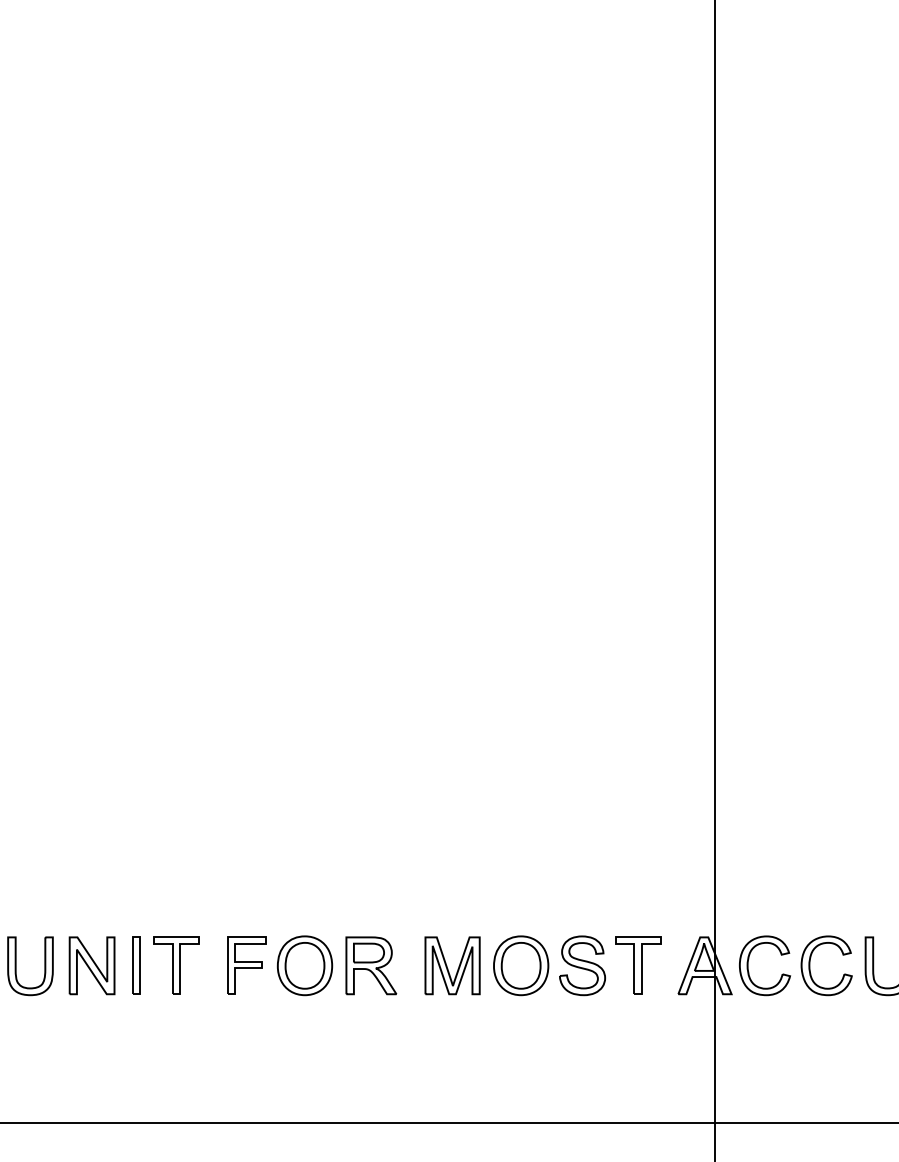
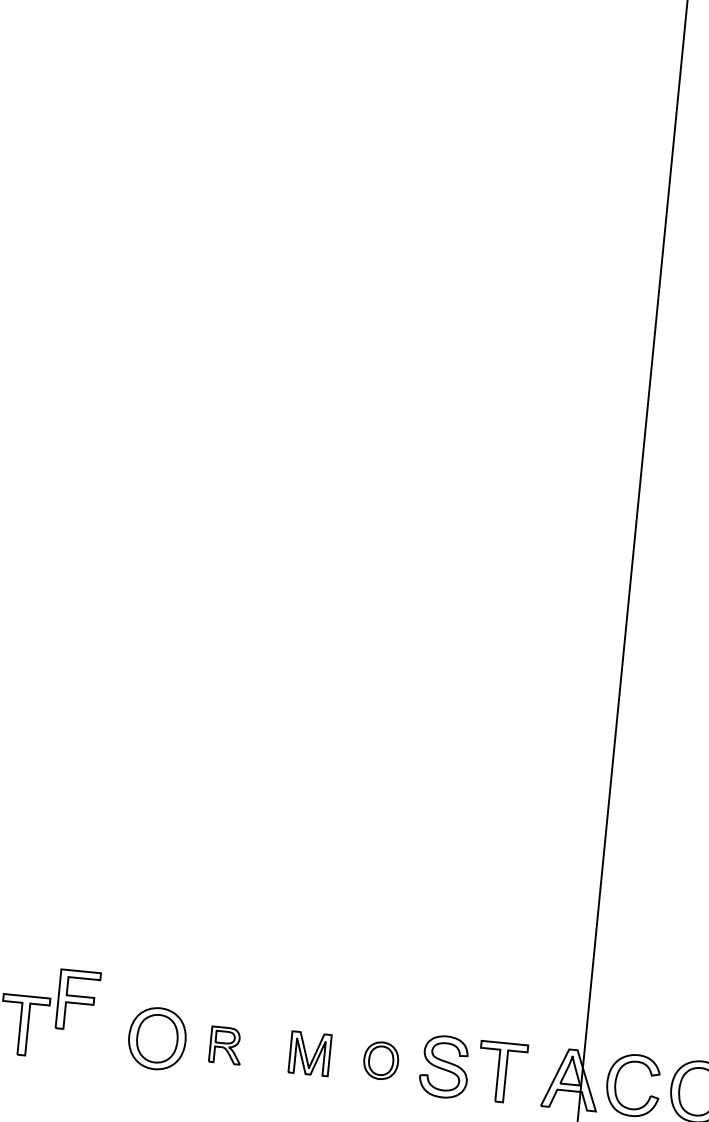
part: (246, 965) -> (78, 1000), moved
part: (371, 965) -> (226, 1045), size x0.6
part: (452, 965) -> (310, 1053), size x0.7
part: (521, 965) -> (381, 1060), size x0.6

